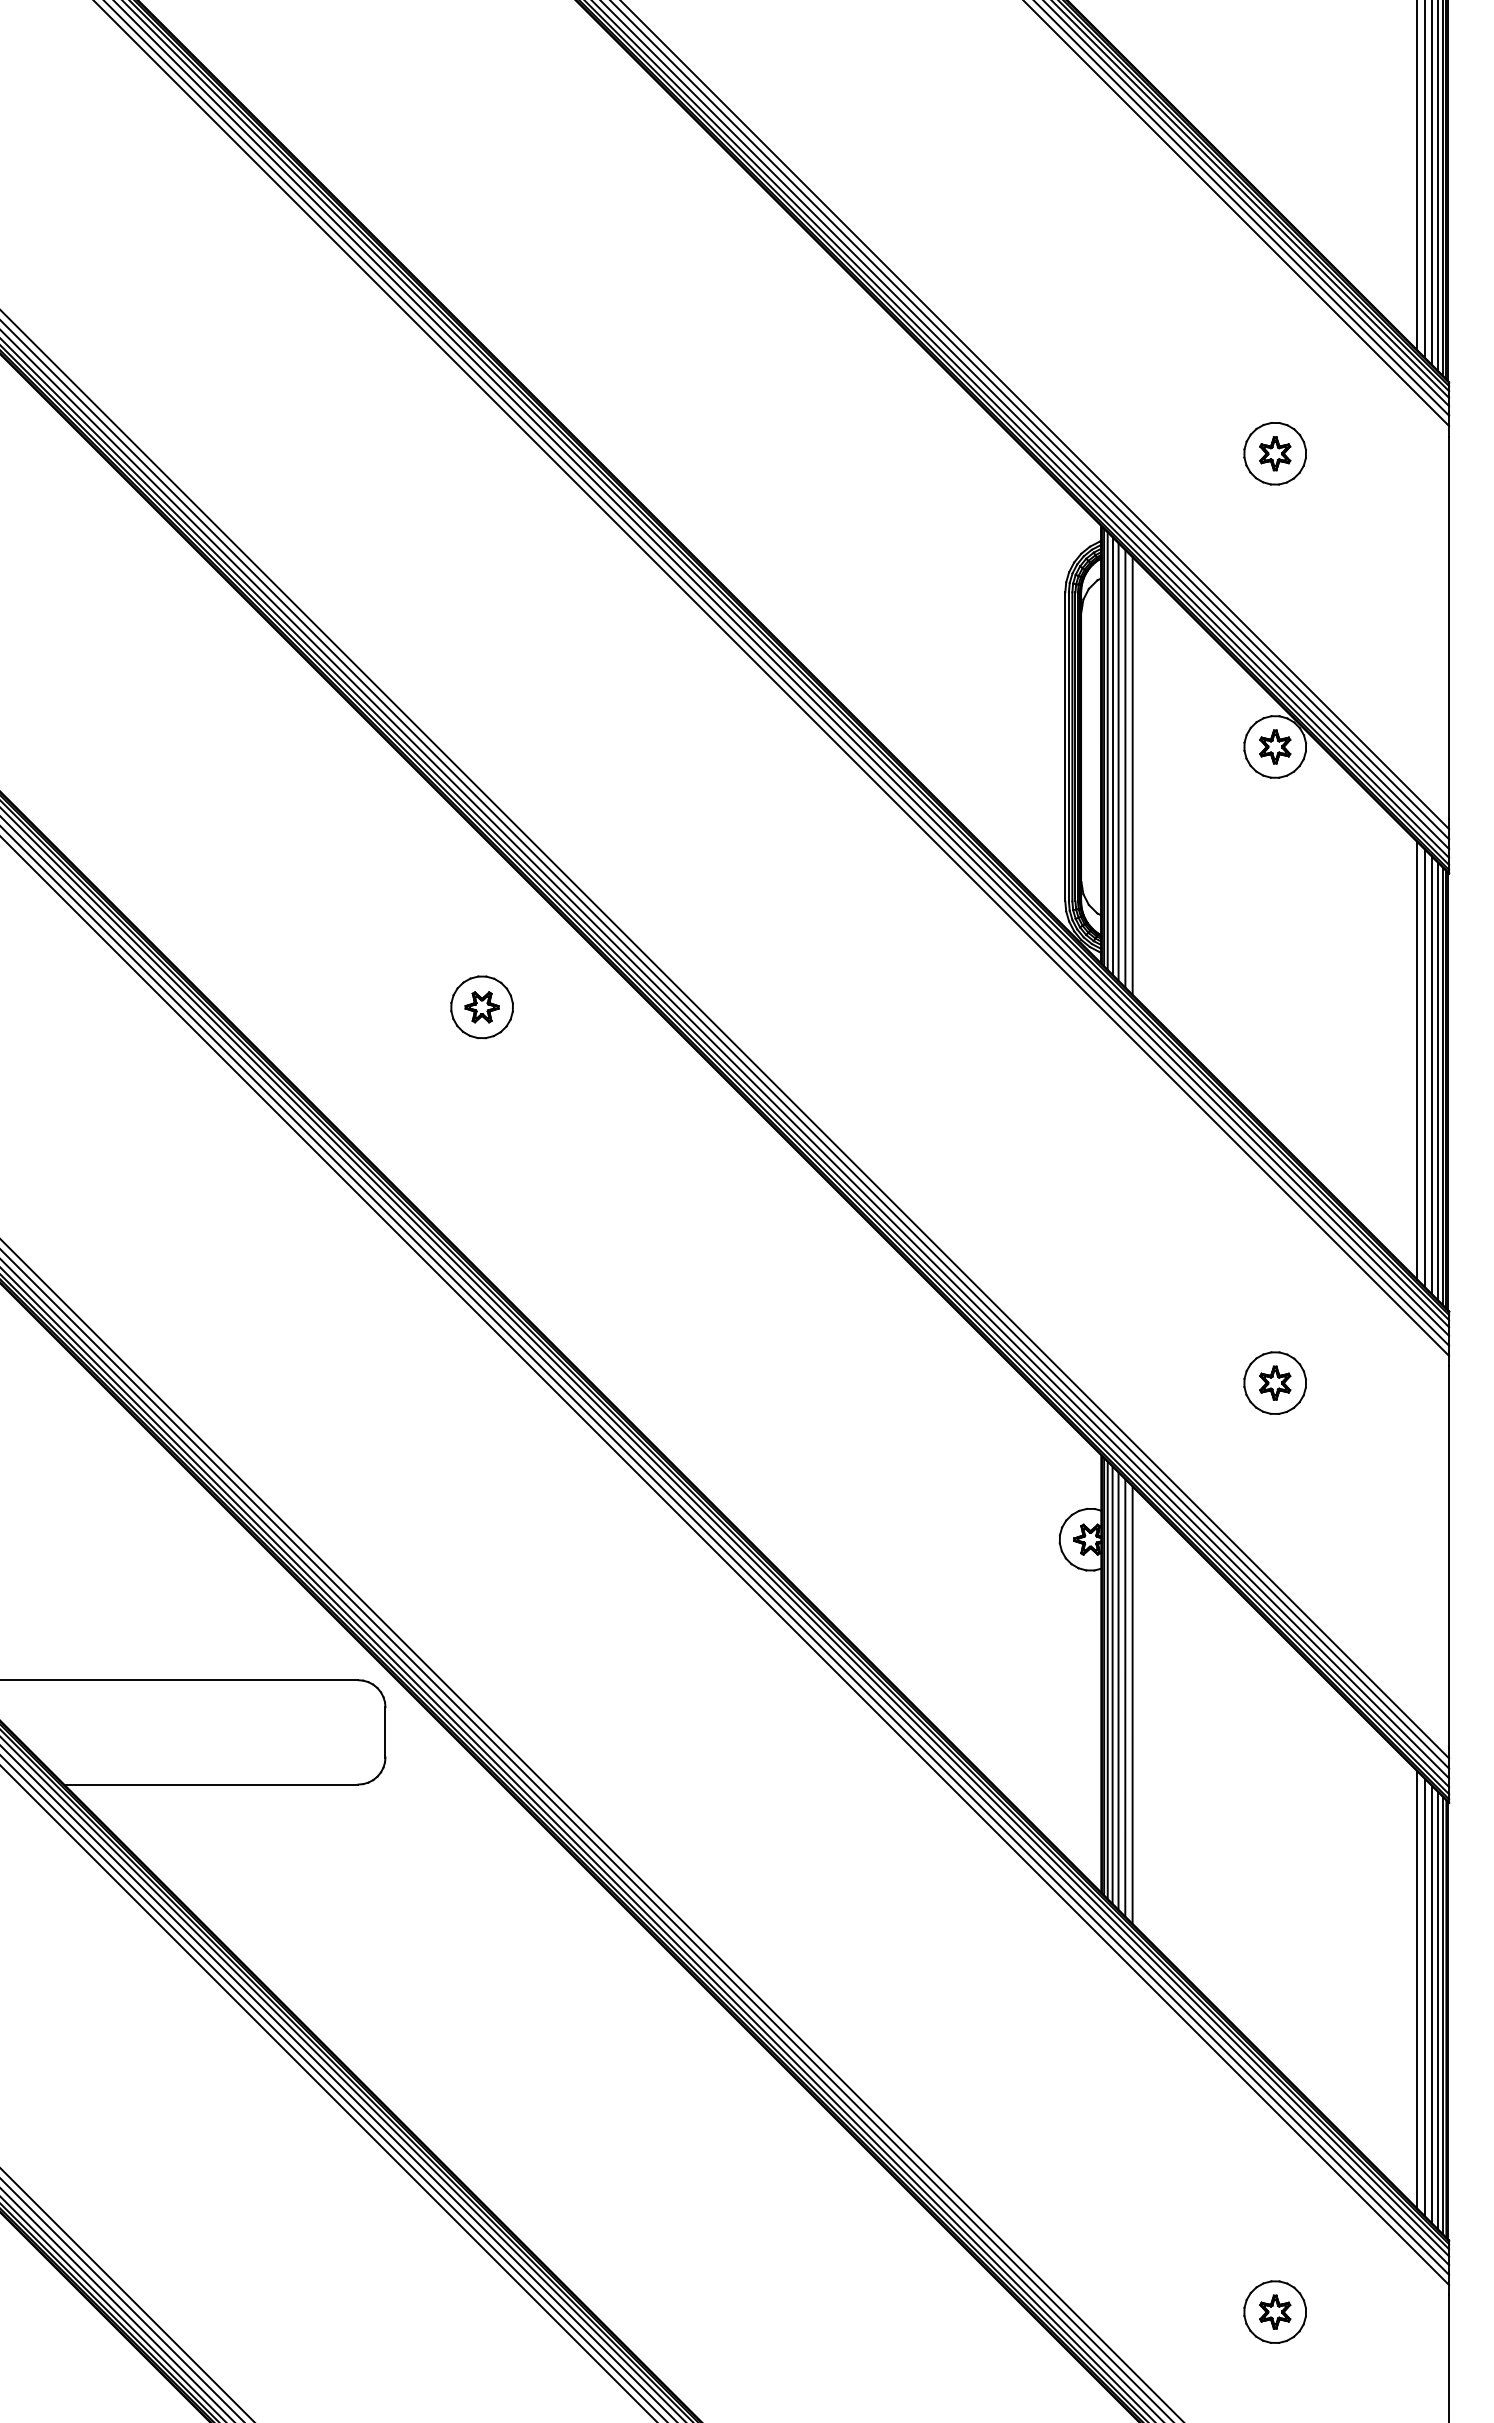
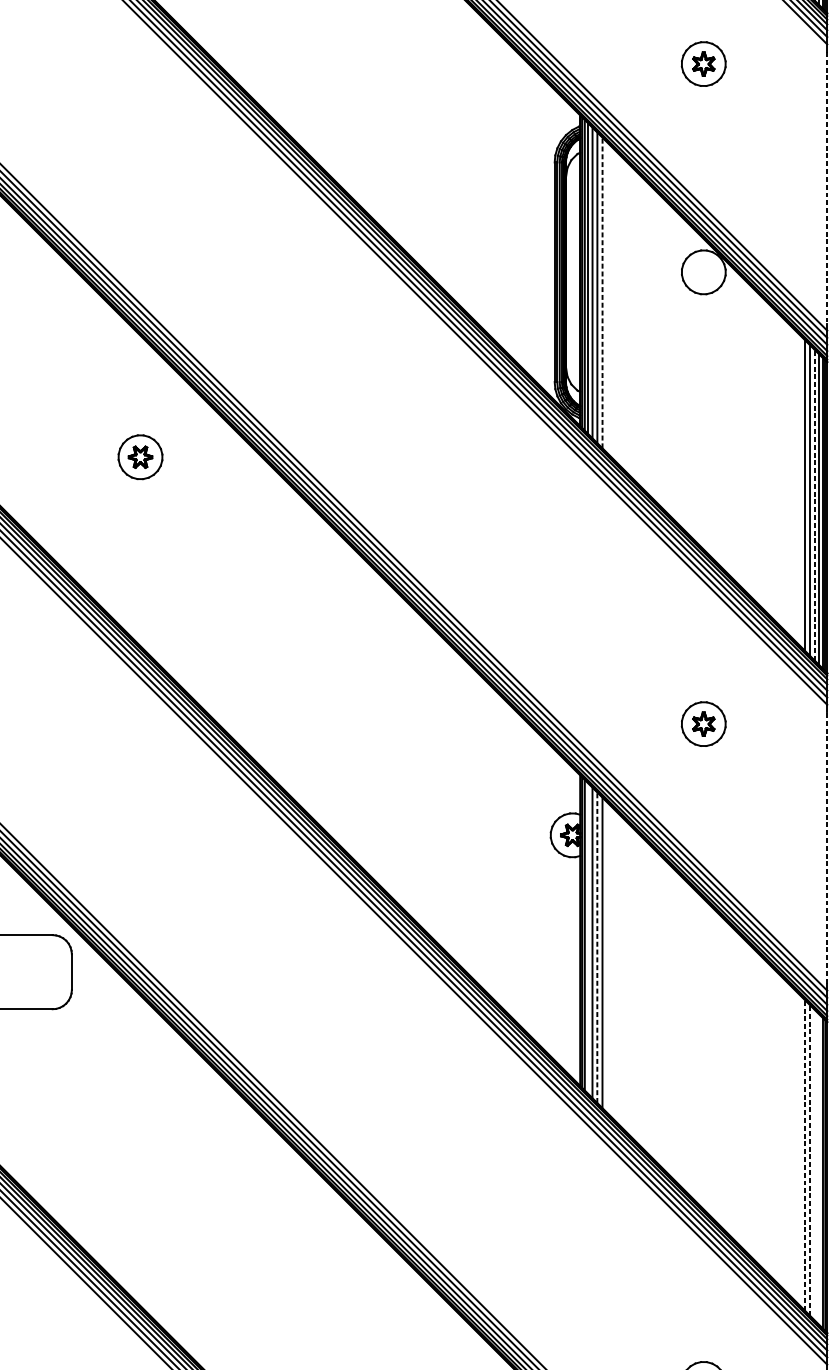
line: (1449, 628) -> (827, 188), solid -> dashed
part: (1275, 746) -> (703, 272), removed
line: (1132, 776) -> (602, 293), solid -> dashed
line: (1431, 1075) -> (814, 505), solid -> dashed
line: (1449, 1556) -> (827, 847), solid -> dashed
line: (1112, 1684) -> (588, 938), removed
line: (1125, 1697) -> (597, 947), solid -> dashed
line: (1417, 1990) -> (804, 1155), solid -> dashed
line: (1424, 1997) -> (809, 1160), solid -> dashed
line: (1431, 2003) -> (814, 1164), removed
line: (1437, 2010) -> (819, 1169), removed

